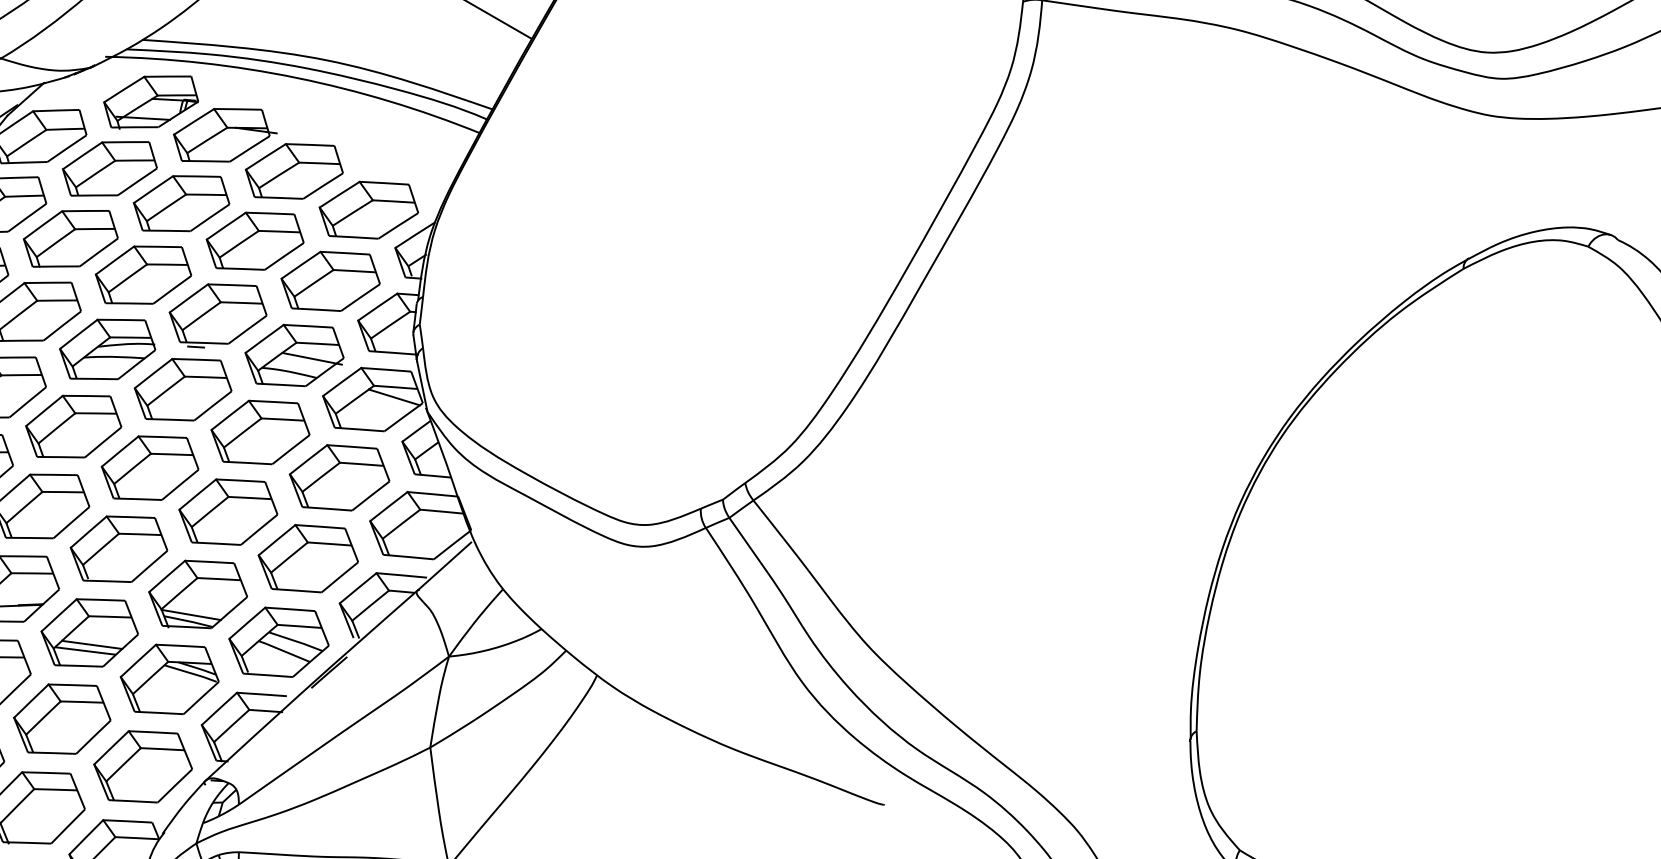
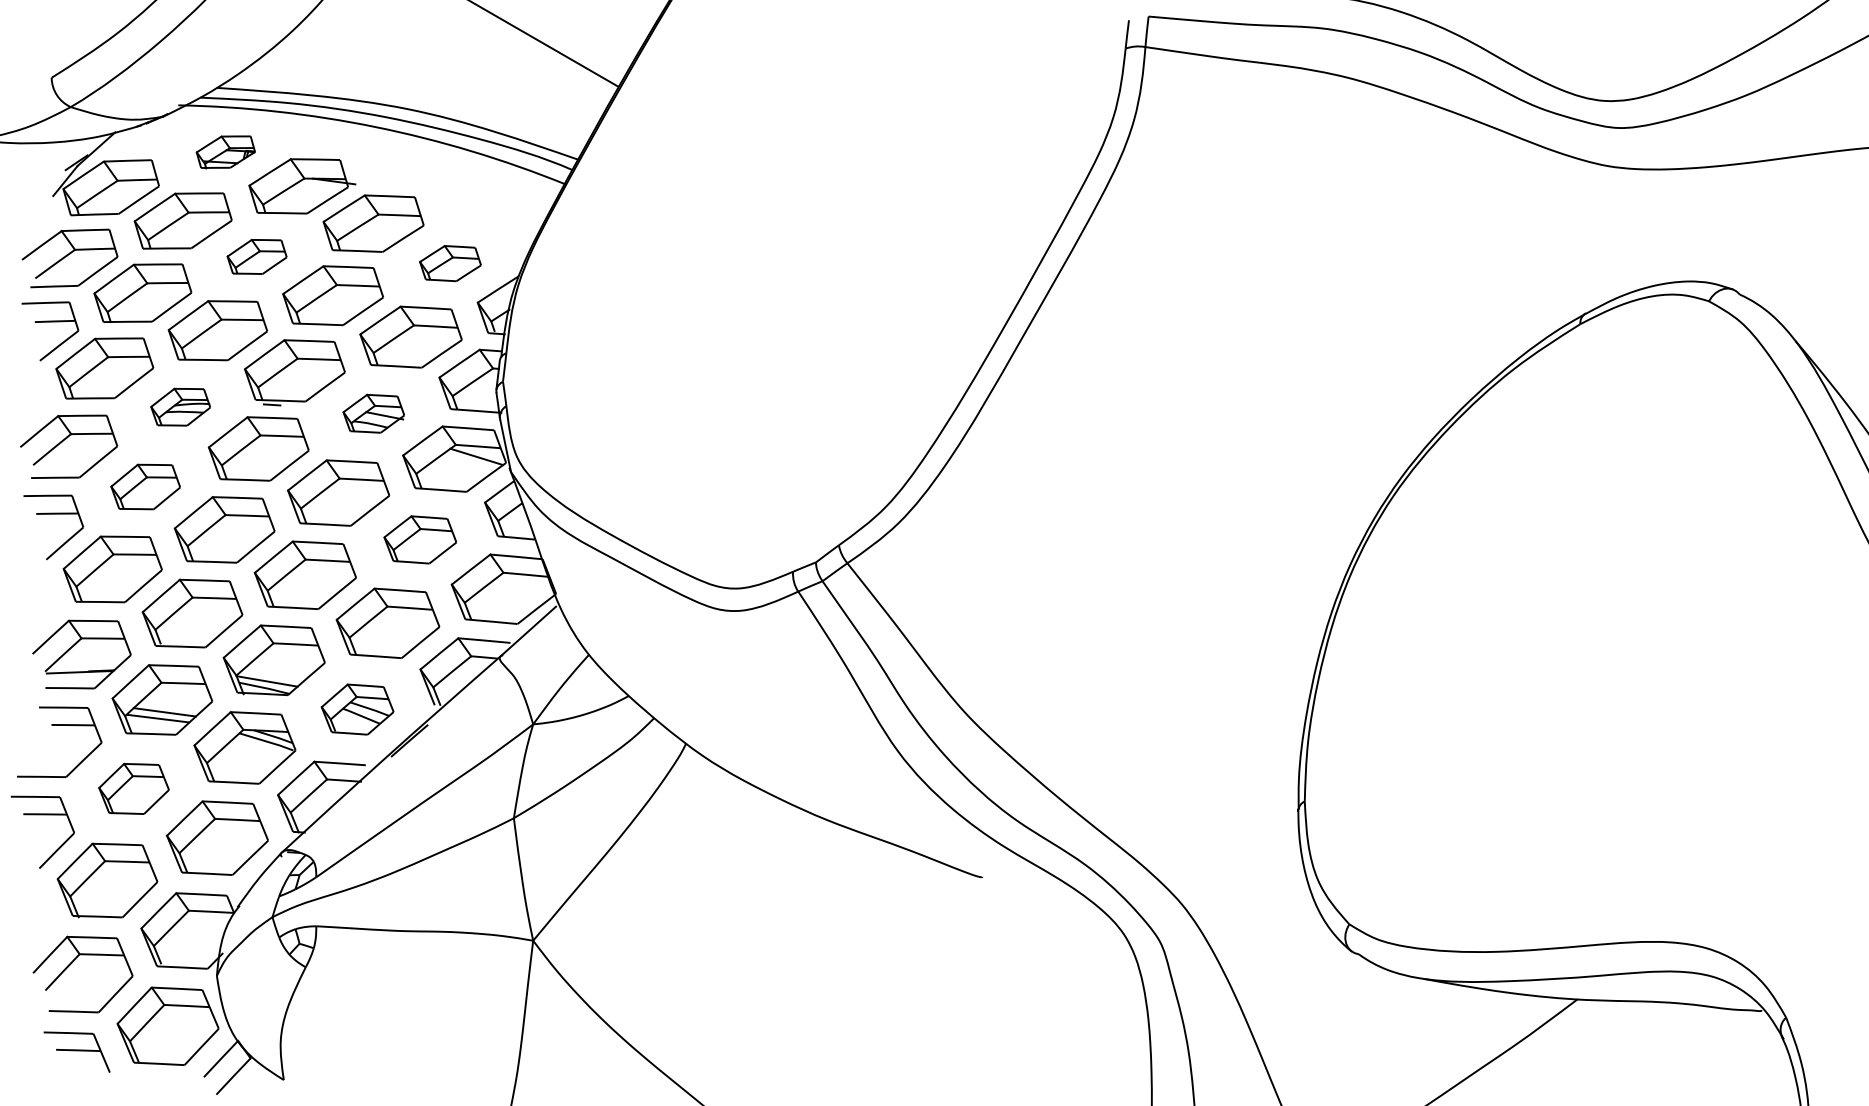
part: (150, 102) -> (225, 152), size x0.6
part: (180, 203) -> (256, 256), size x0.6
part: (368, 210) -> (450, 263), size x0.6
part: (107, 348) -> (180, 406), size x0.6
part: (294, 355) -> (373, 413), size x0.6
part: (73, 426) -> (145, 486), size x0.7
part: (339, 477) -> (420, 539), size x0.7
part: (278, 642) -> (357, 709), size x0.7
part: (61, 718) -> (133, 788), size x0.7

